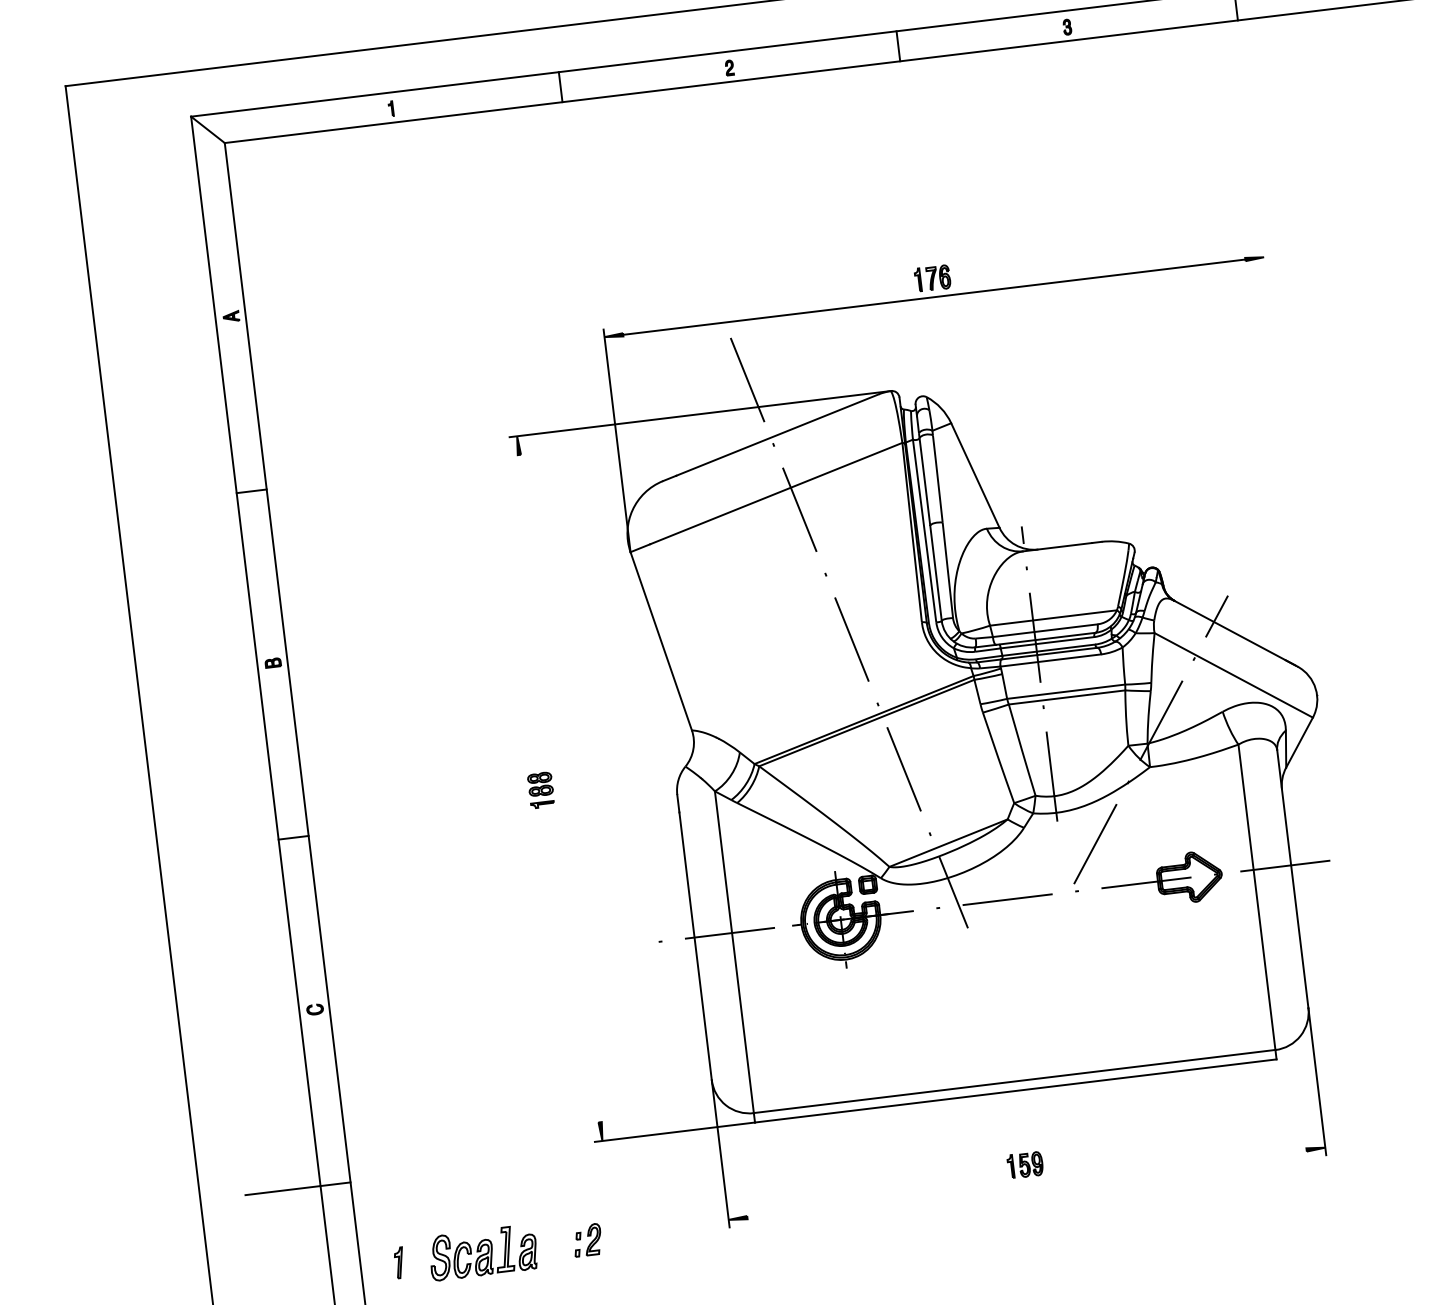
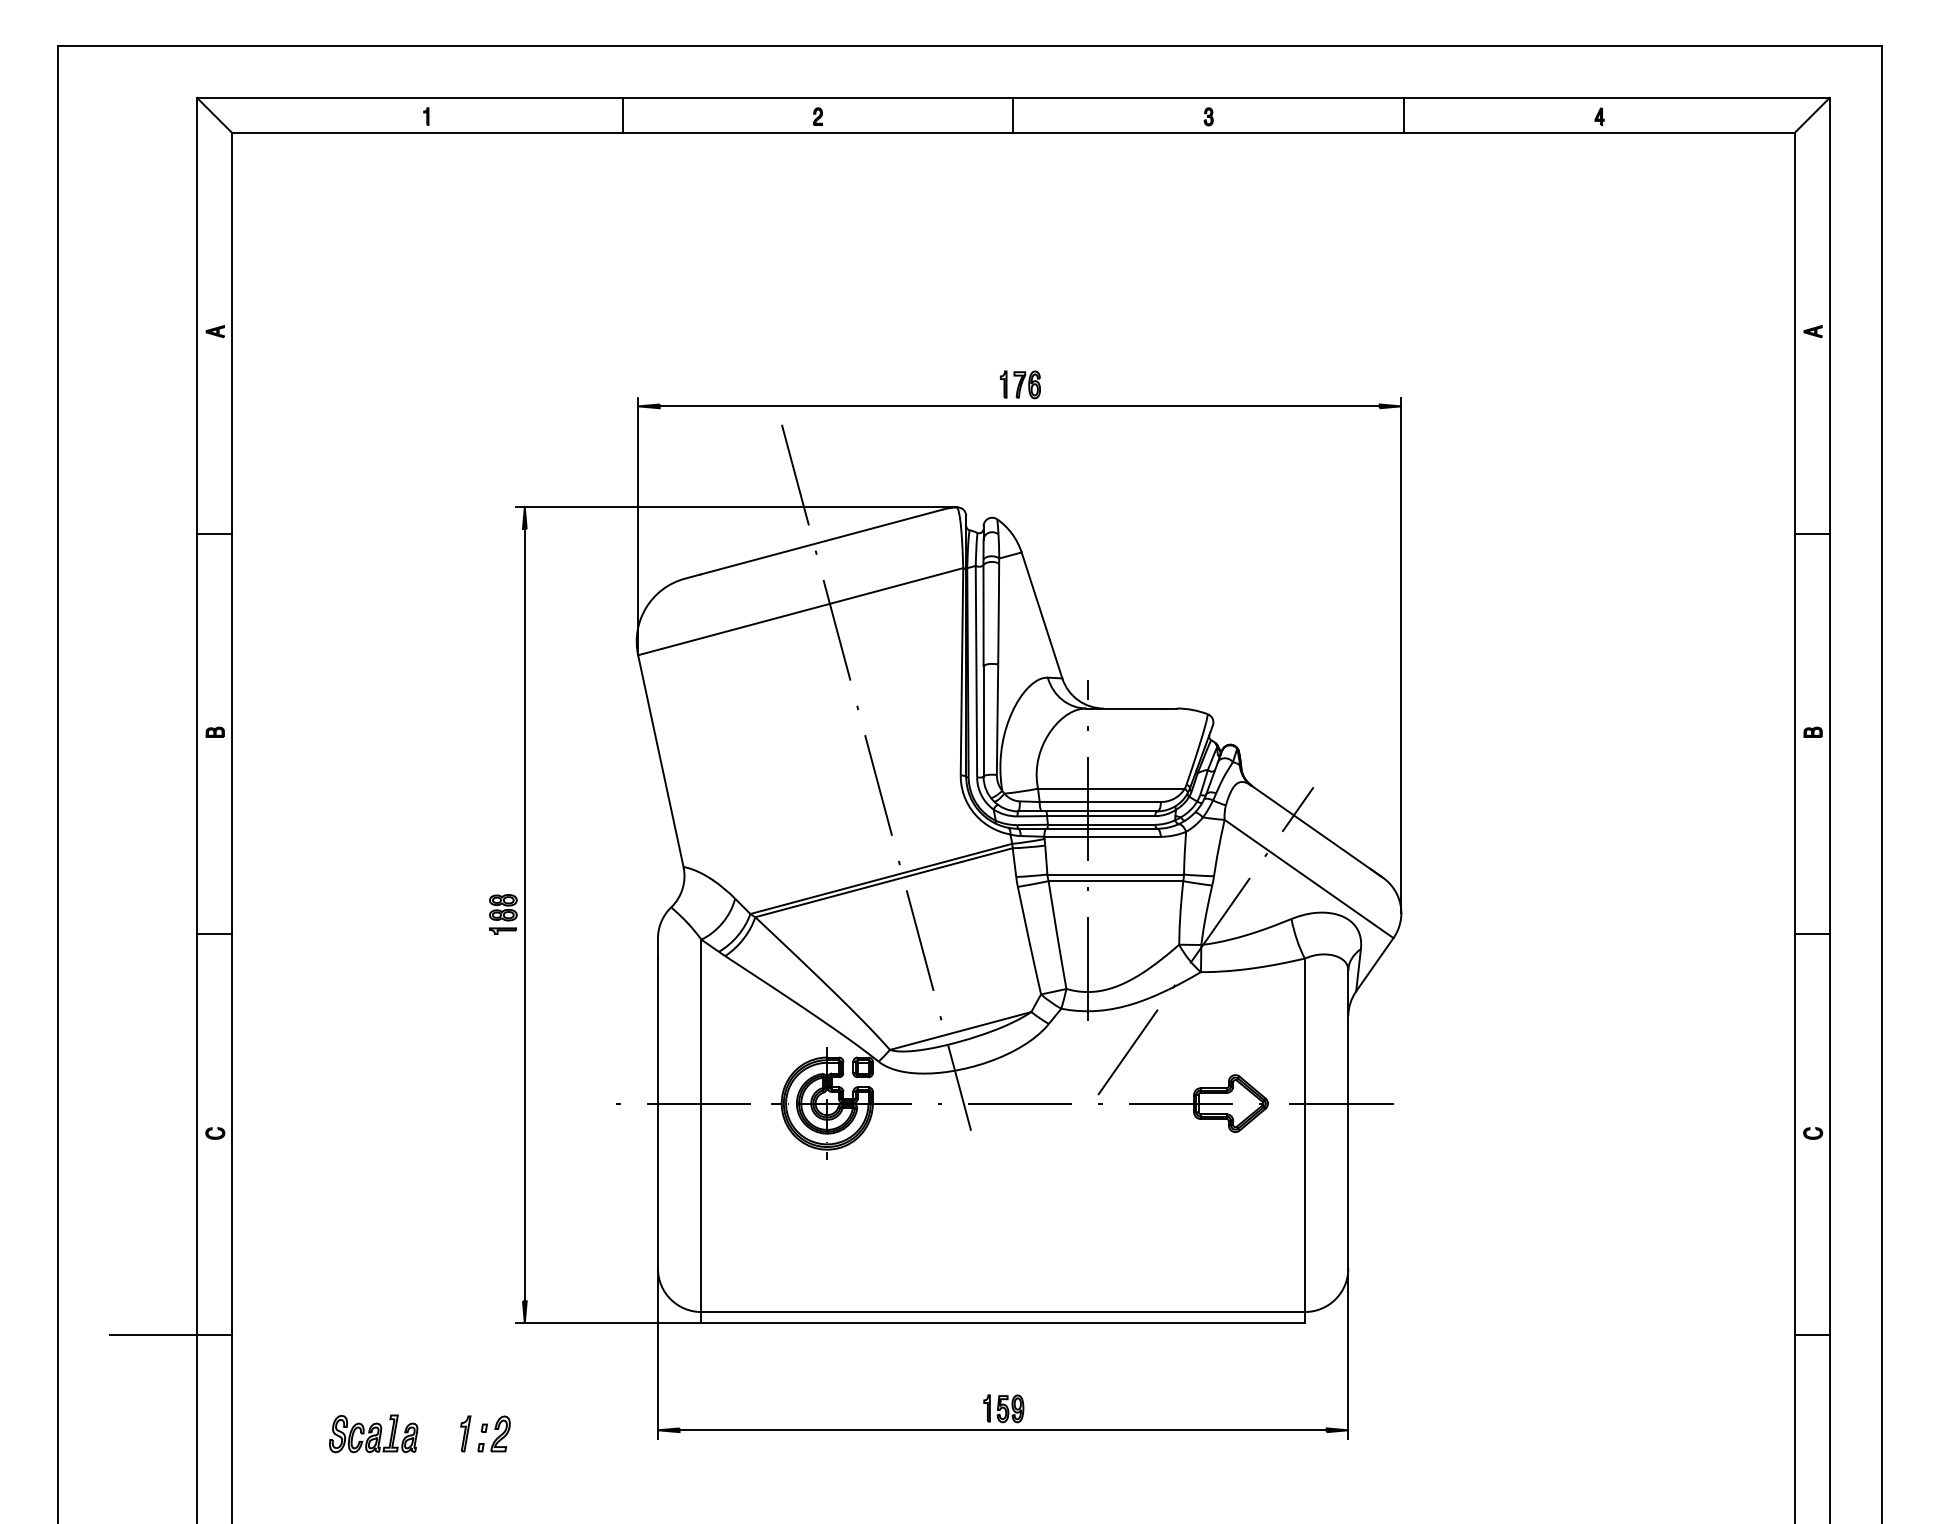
line: (1290, 472) -> (1401, 655), added
line: (559, 788) -> (524, 915), added
line: (1026, 1184) -> (1002, 1430), added
part: (483, 1252) -> (373, 1433), size x0.71
part: (399, 1262) -> (465, 1433), moved

